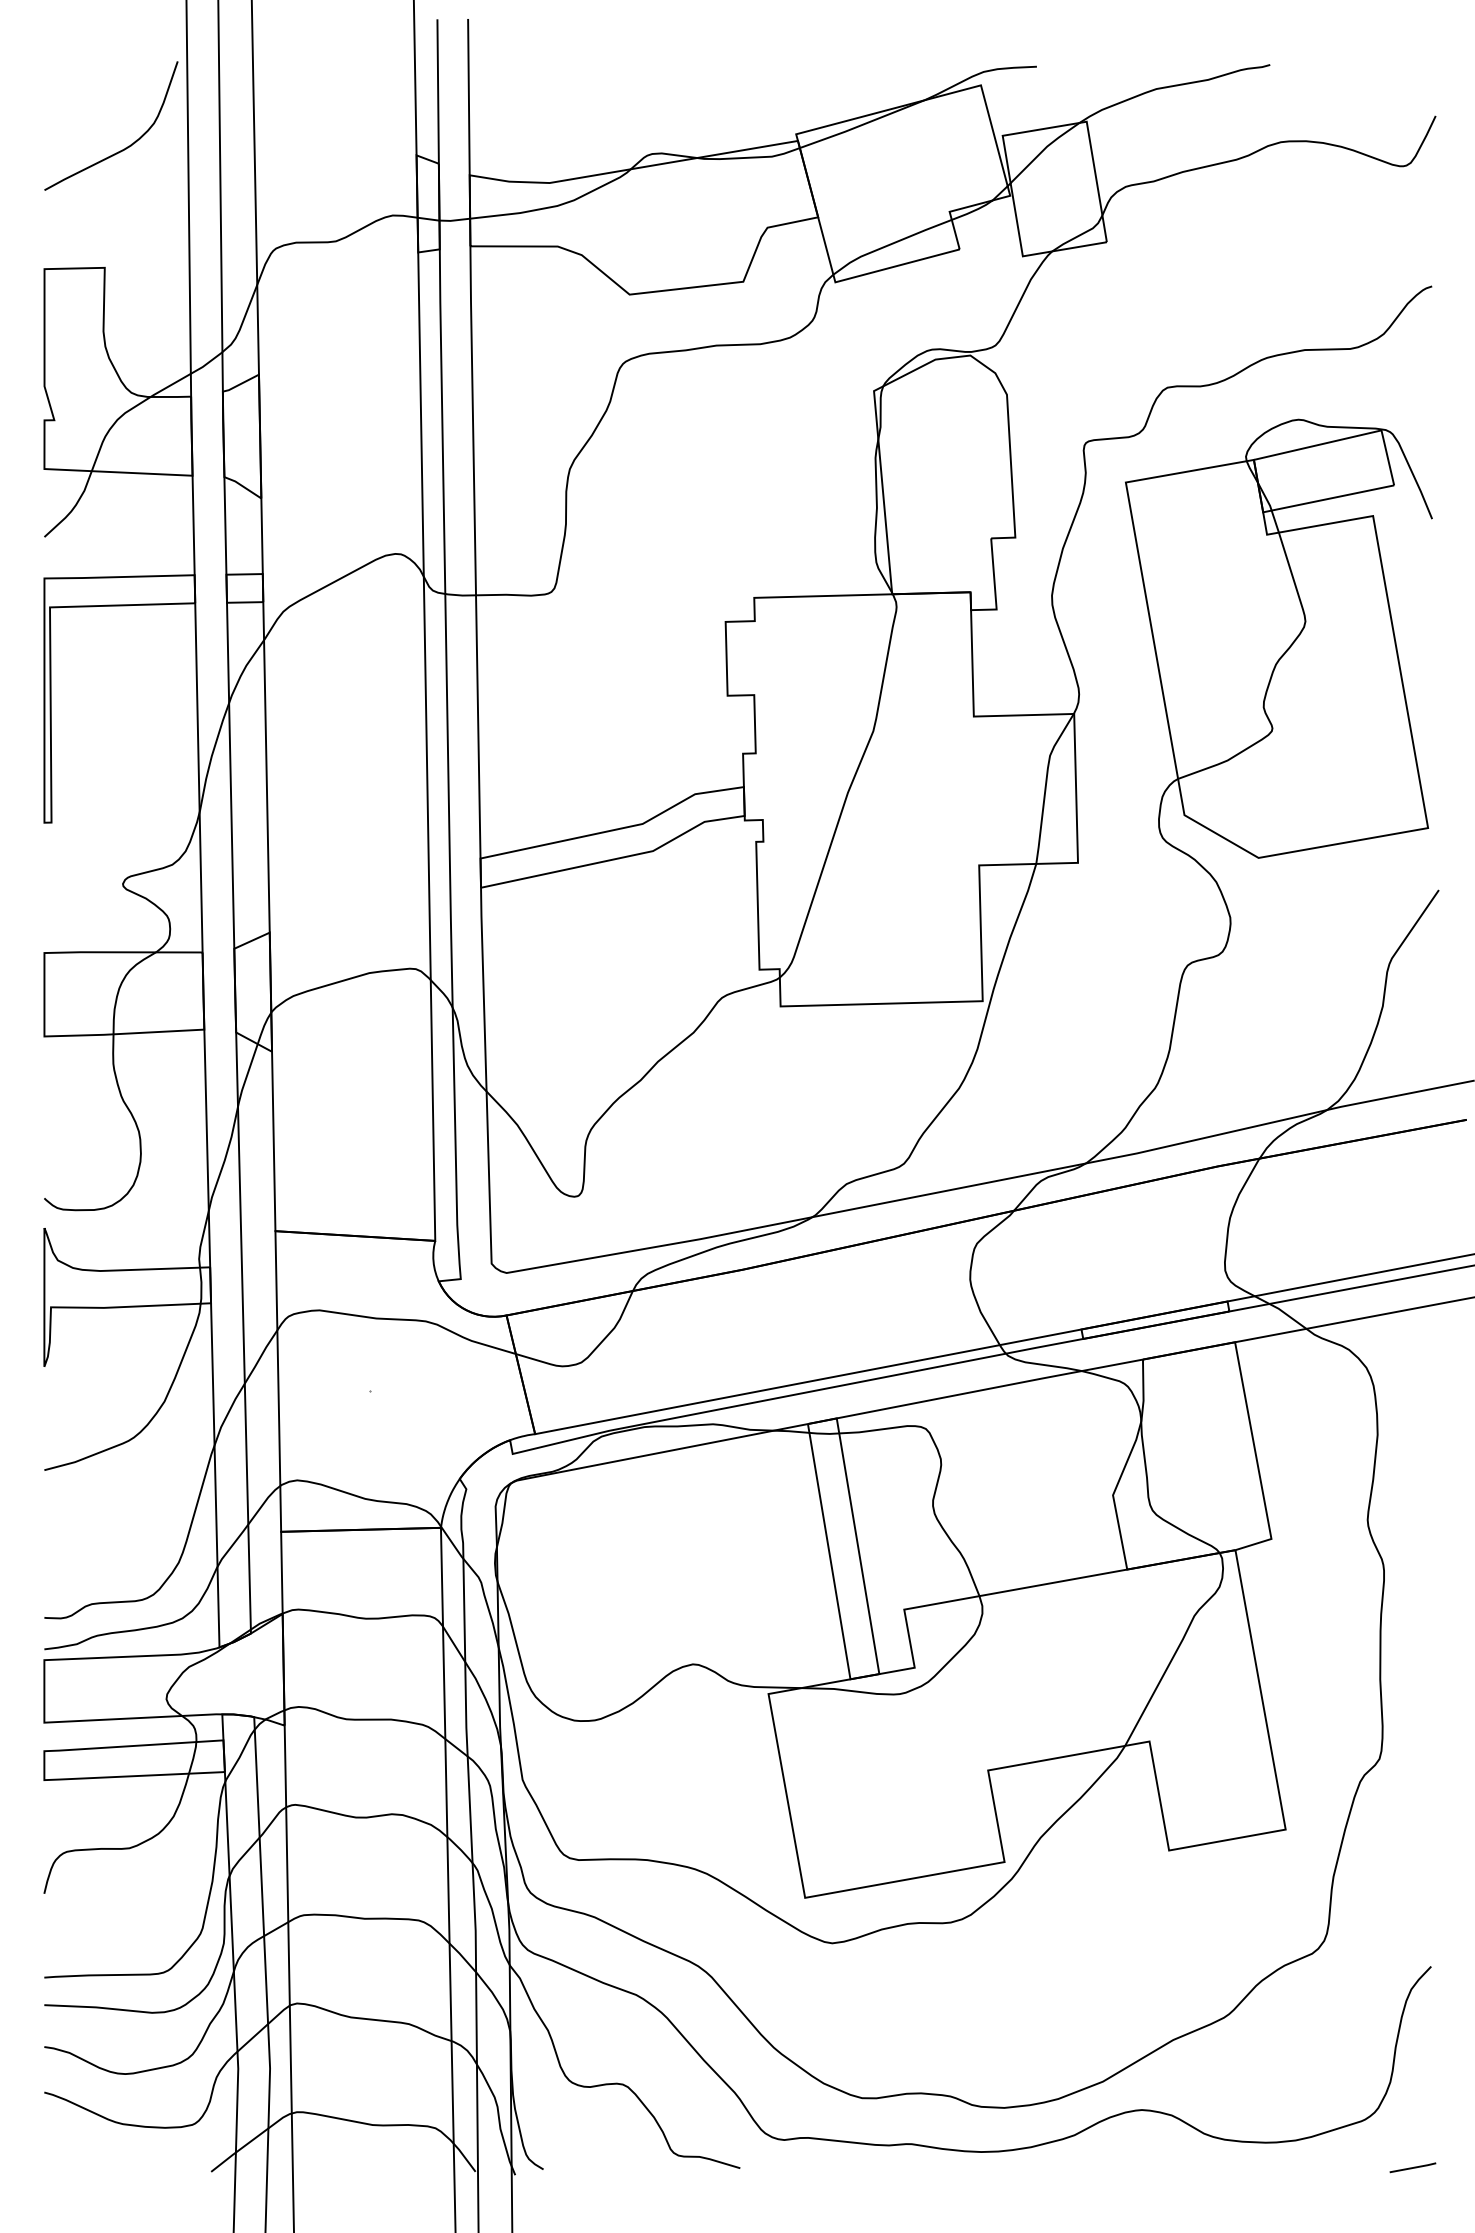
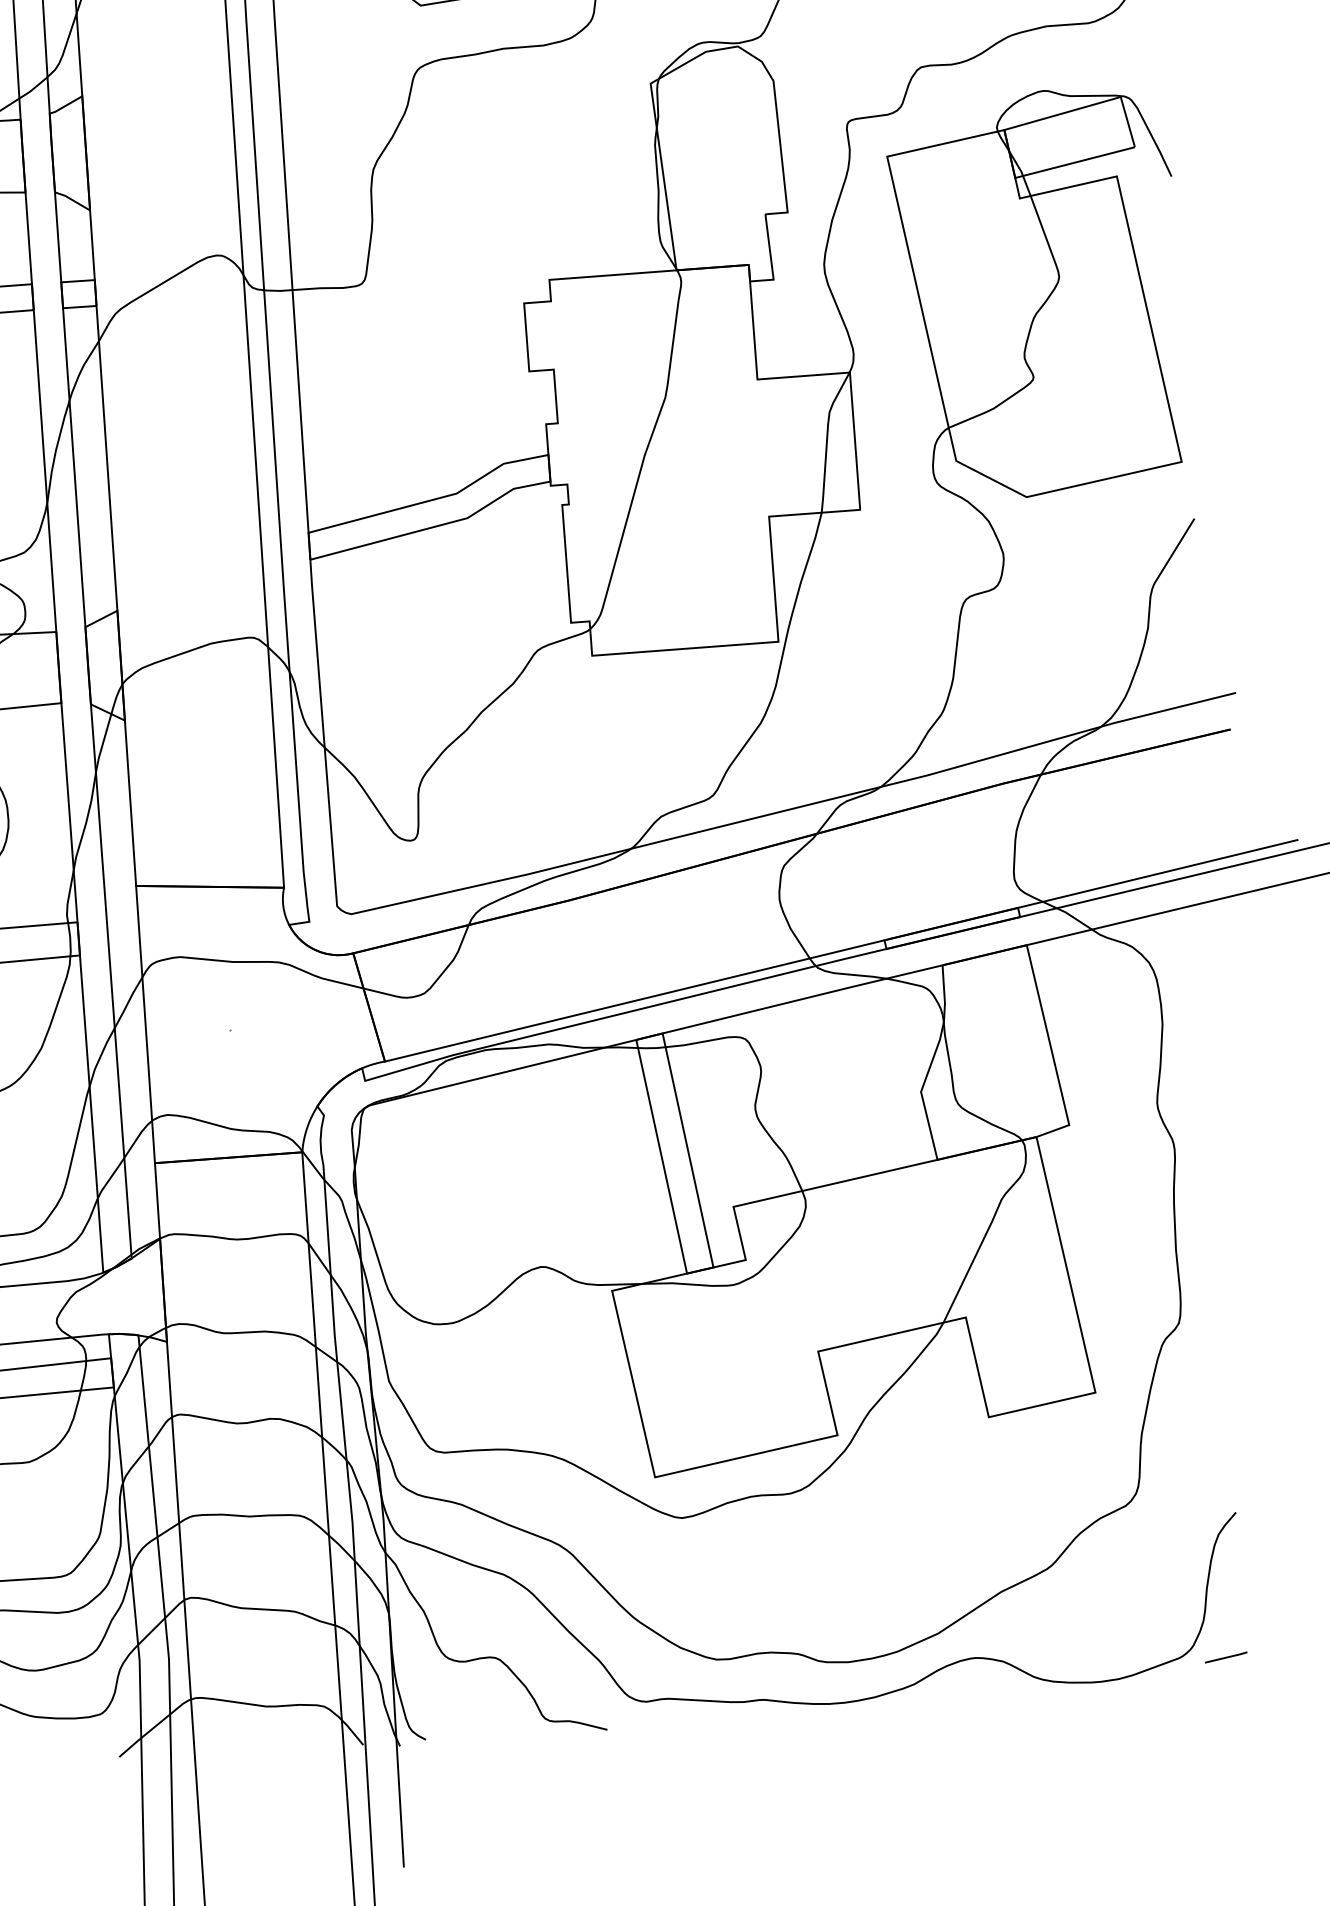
line: (1412, 2167) -> (1225, 1657), moved

